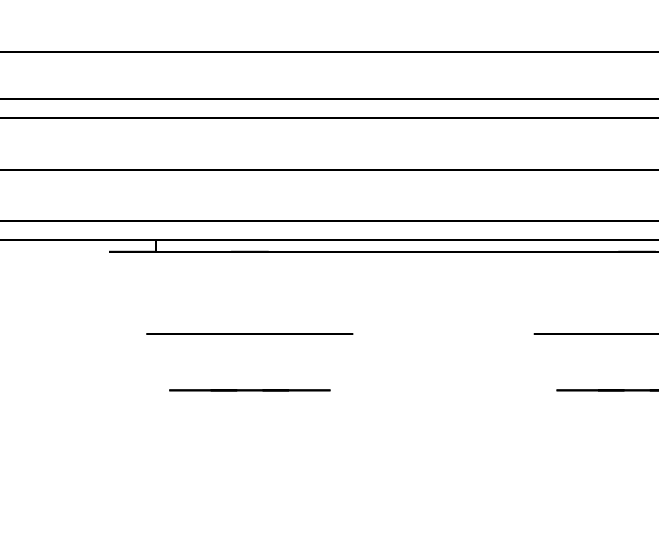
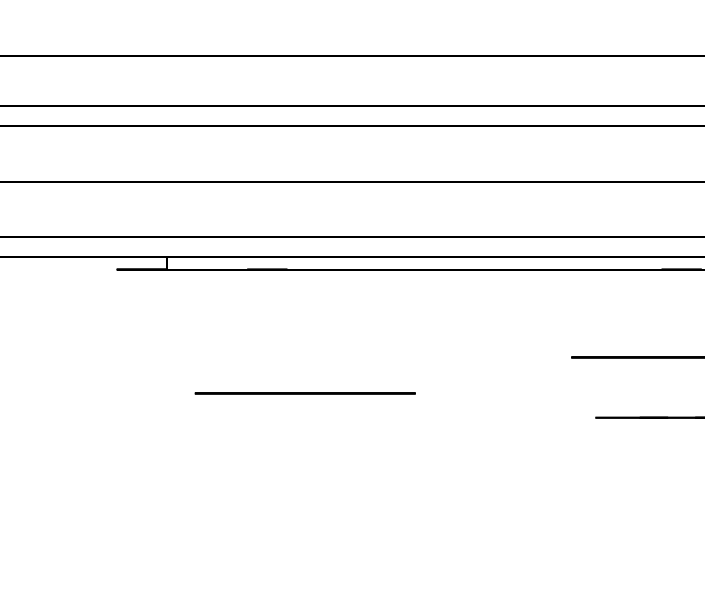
circle: (249, 334) -> (304, 393), moved
line: (250, 390) -> (267, 417), removed

